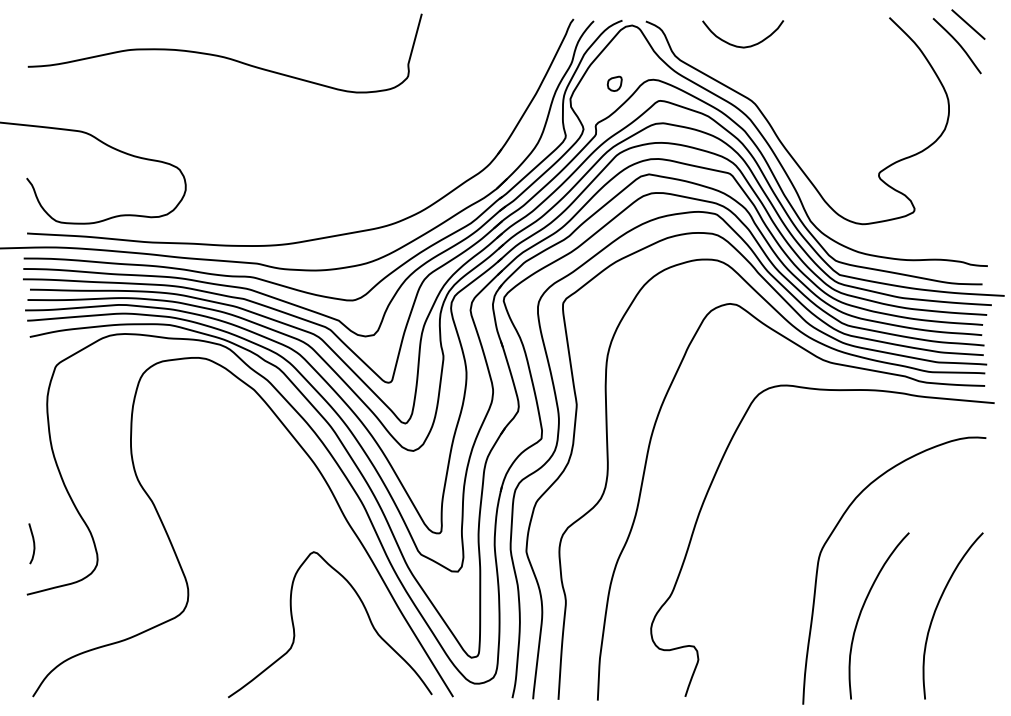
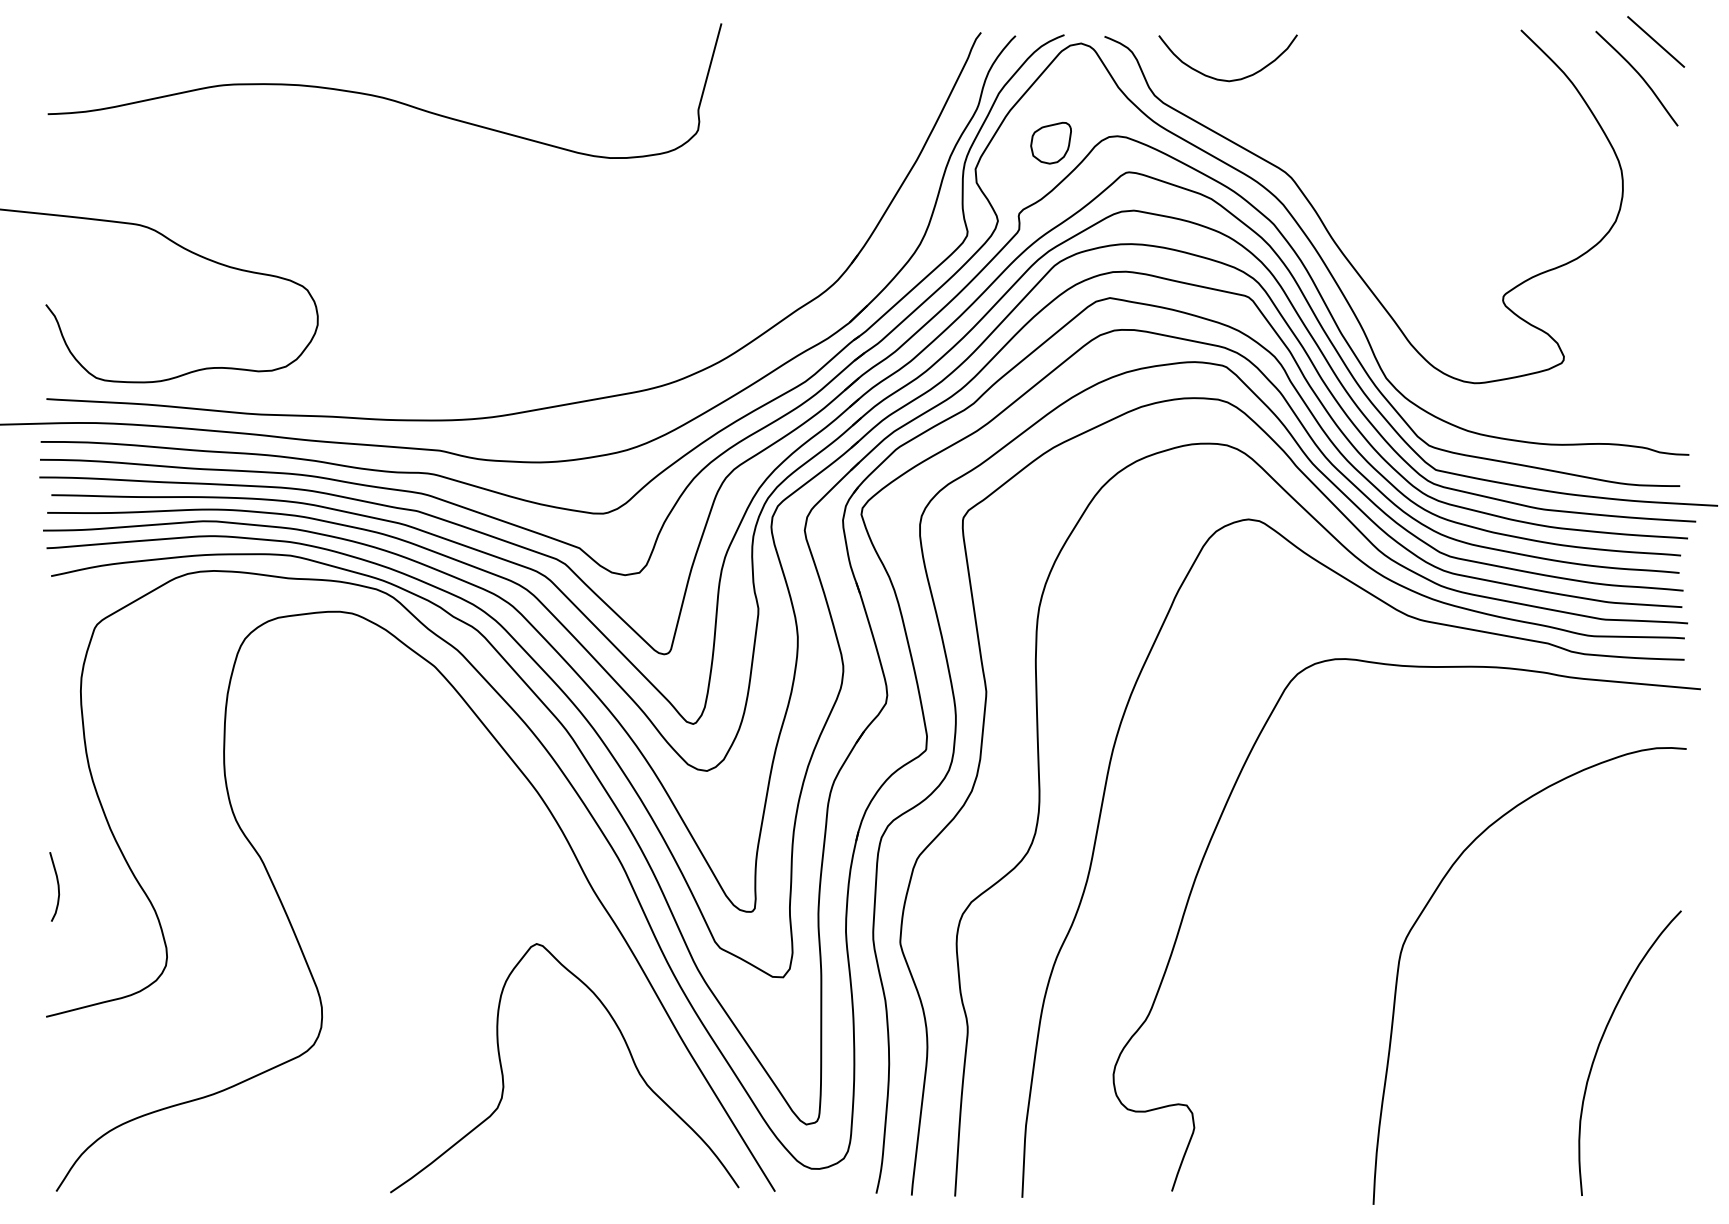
curve: (743, 46) -> (1228, 79), moved
part: (614, 83) -> (1050, 142), size x1.67
curve: (33, 543) -> (57, 886), moved
curve: (863, 608) -> (1476, 1040), removed

